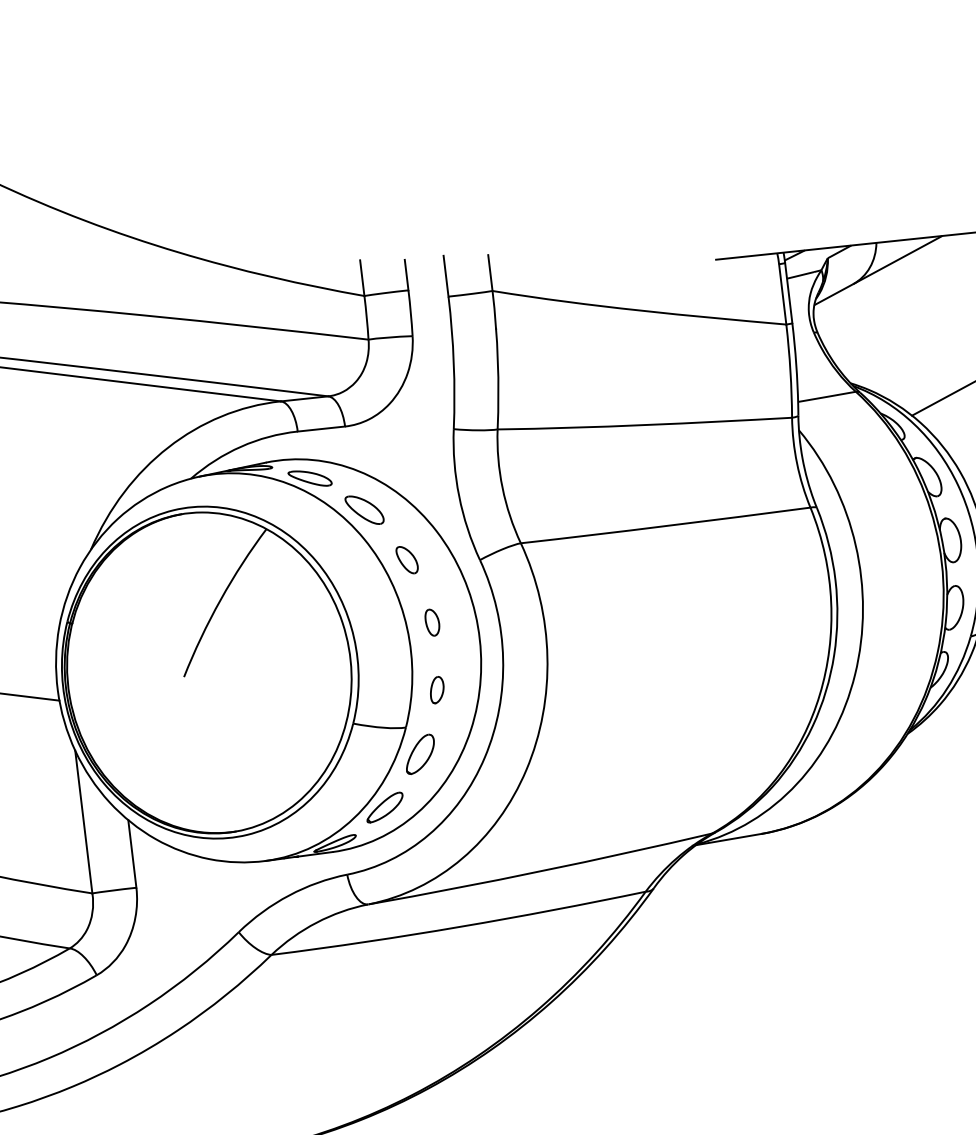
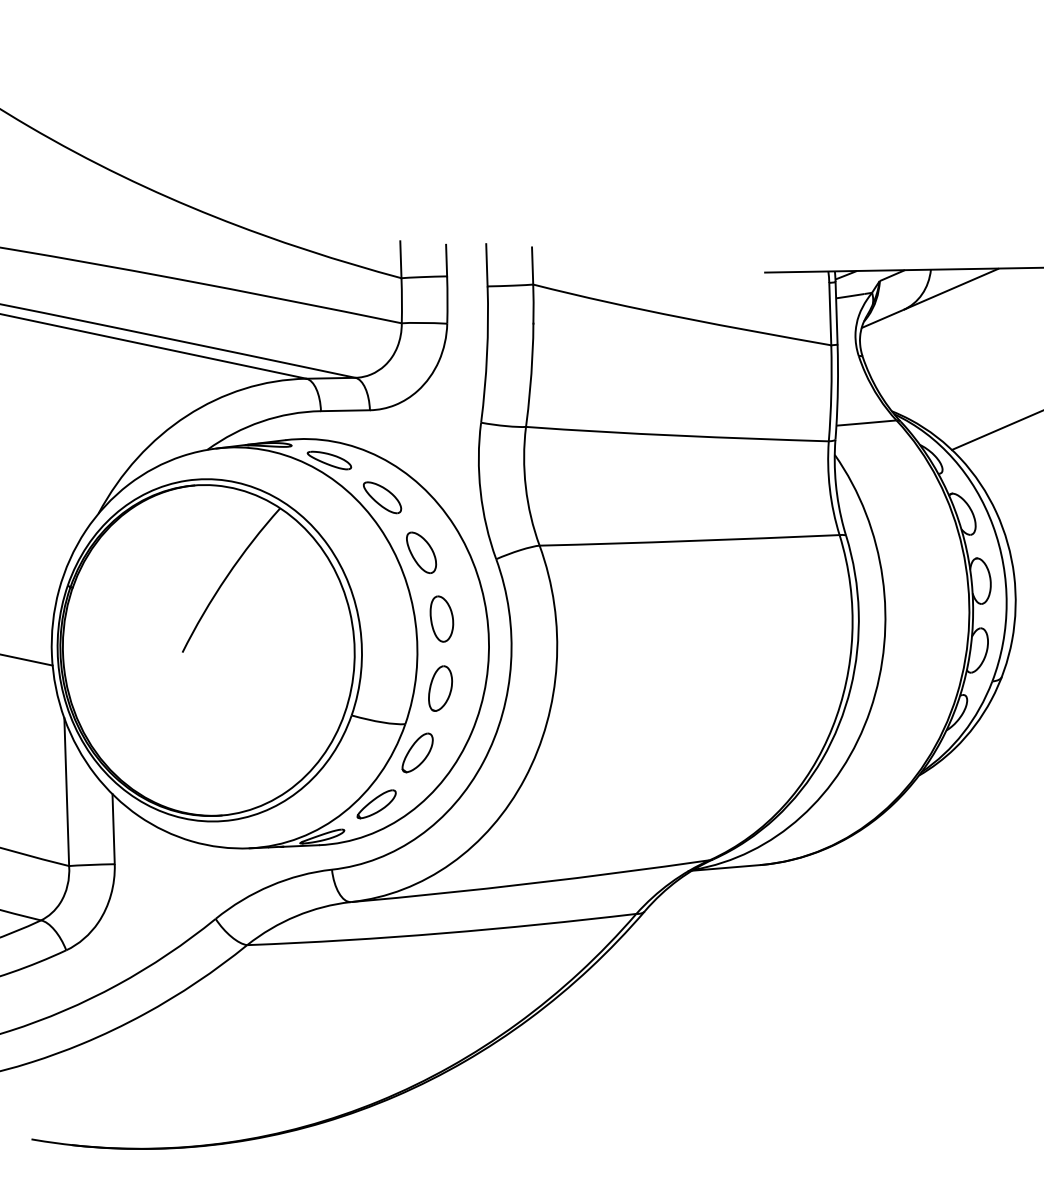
part: (407, 559) -> (421, 552), size x1.43
part: (432, 622) -> (441, 618), size x1.67
part: (436, 690) -> (440, 688), size x1.67

